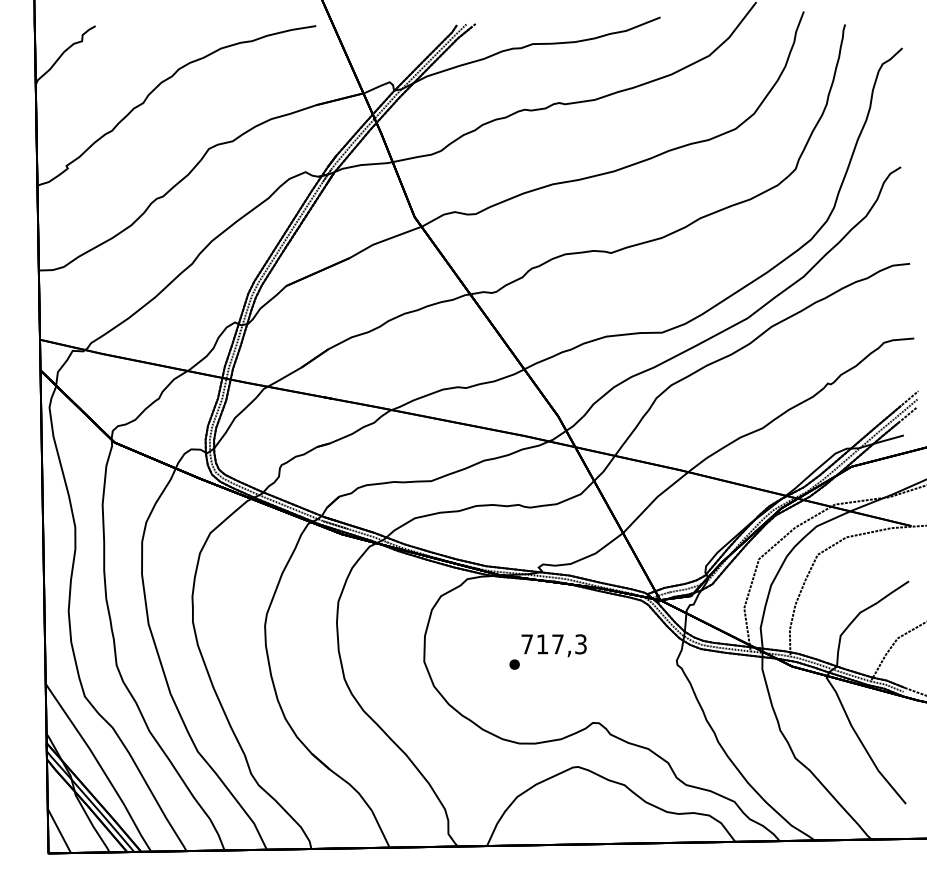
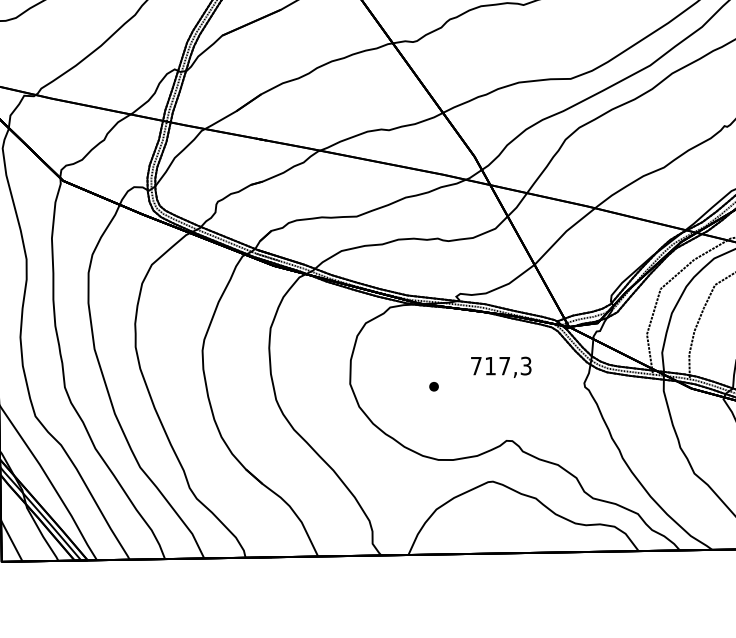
text: (553, 645) -> (500, 367), moved

